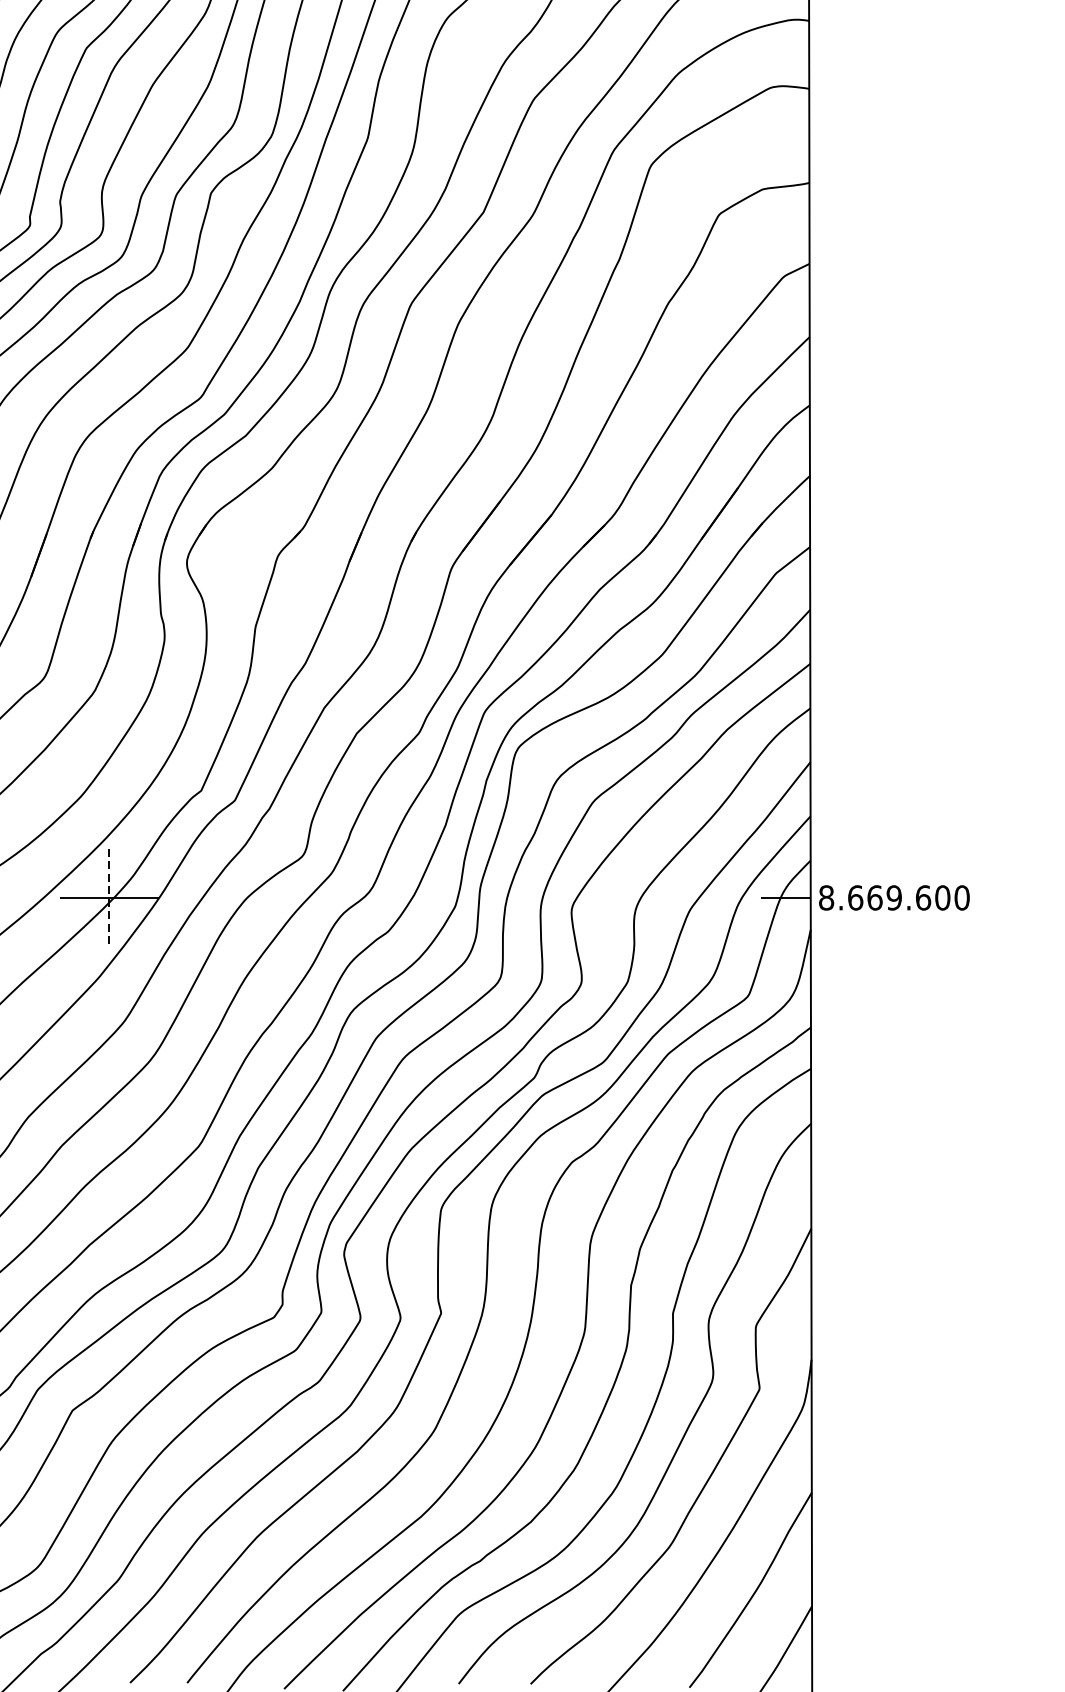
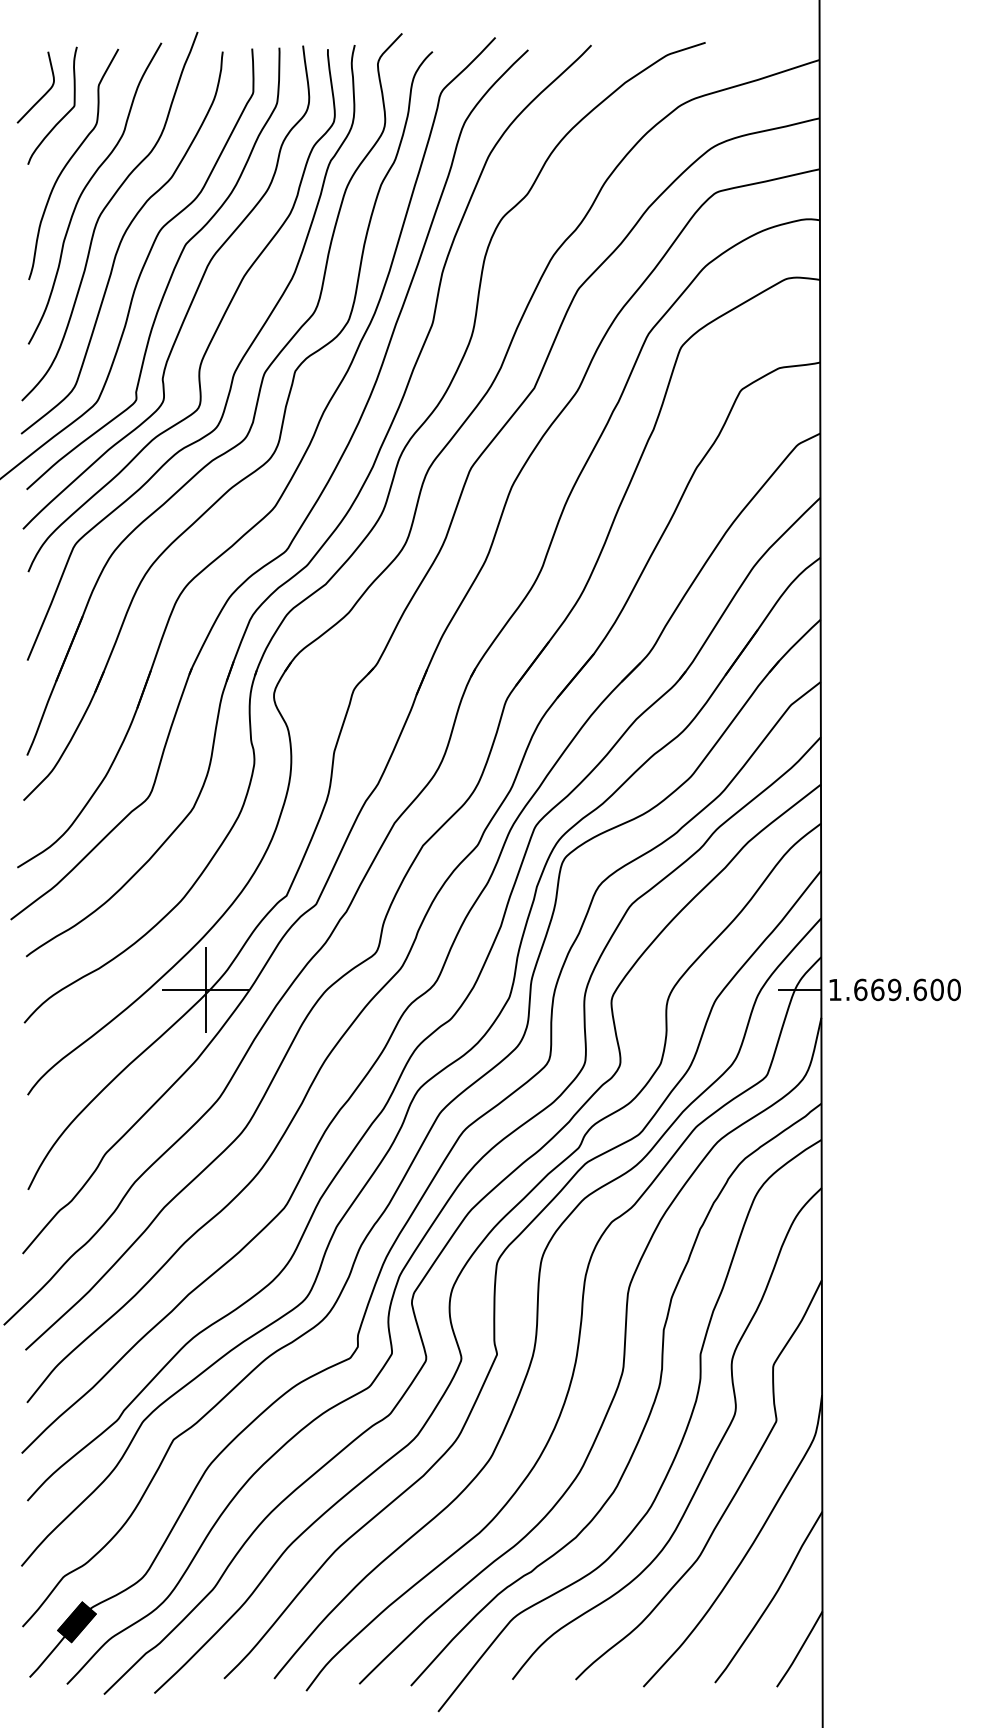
text: (825, 897) -> (834, 989), 8.669.600 -> 1.669.600
line: (108, 898) -> (205, 990), dashed -> solid

